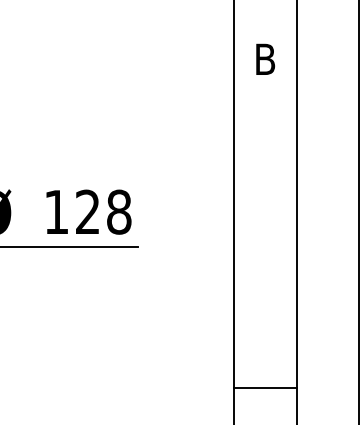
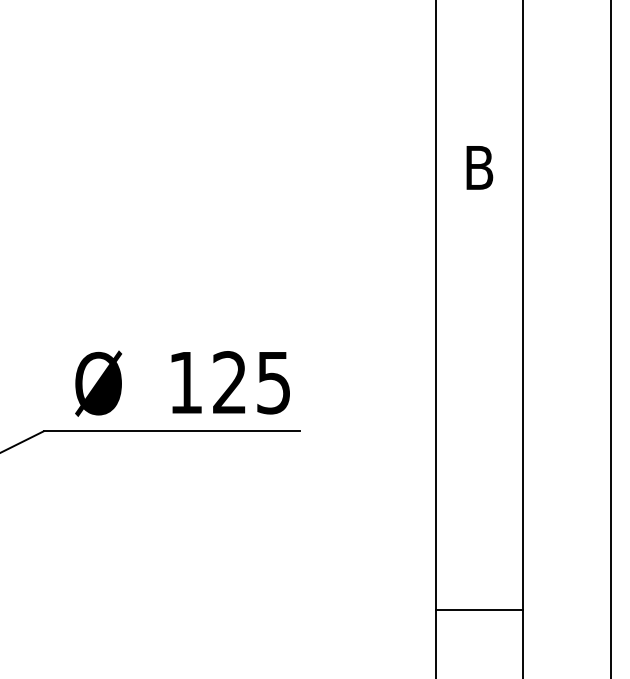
text: (118, 212) -> (273, 382), 128 -> 125
line: (265, 387) -> (479, 610), moved

